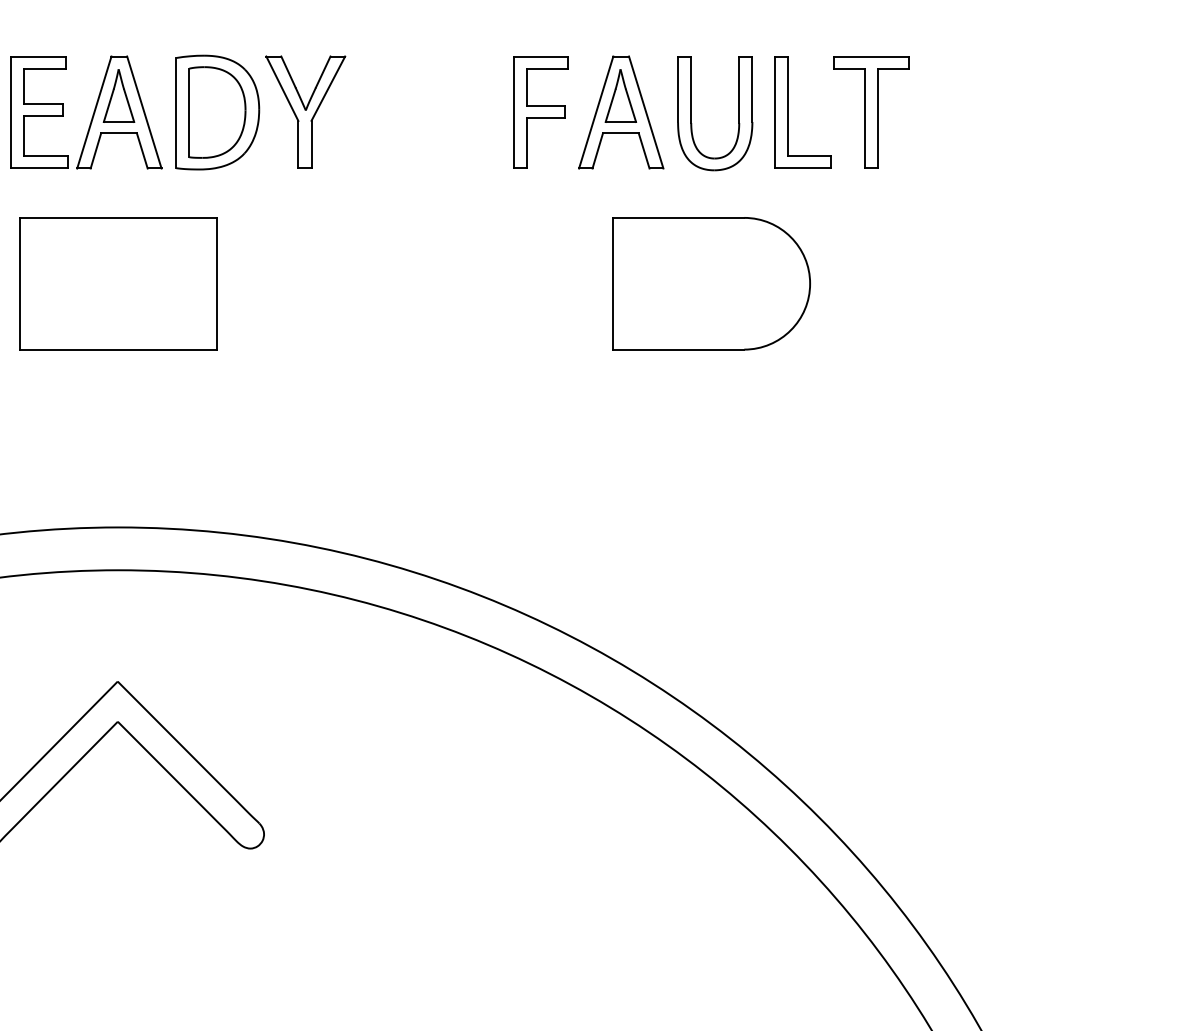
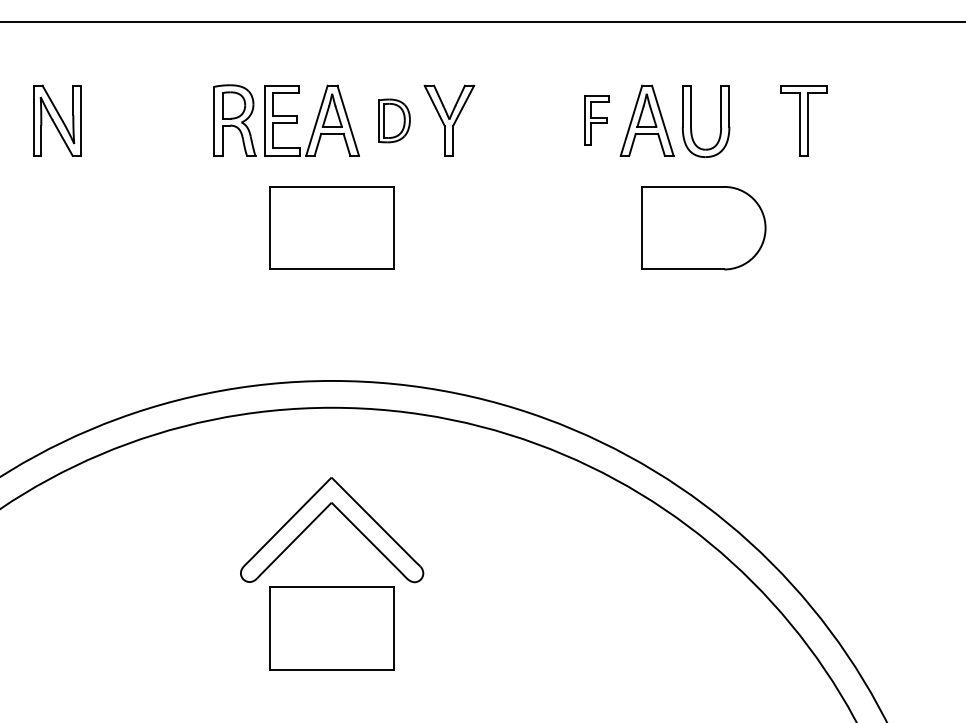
part: (218, 111) -> (394, 120), size x0.6
part: (540, 111) -> (596, 120), size x0.7
part: (789, 111) -> (752, 120), removed
part: (117, 920) -> (331, 627), added

